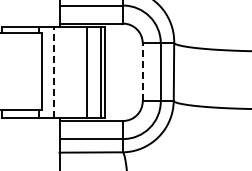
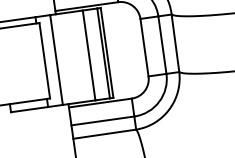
line: (53, 71) -> (56, 59), dashed -> solid
line: (142, 71) -> (144, 46), dashed -> solid

